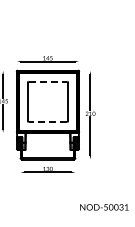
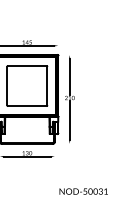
line: (48, 81) -> (27, 65), dashed -> solid
line: (47, 121) -> (26, 105), dashed -> solid

